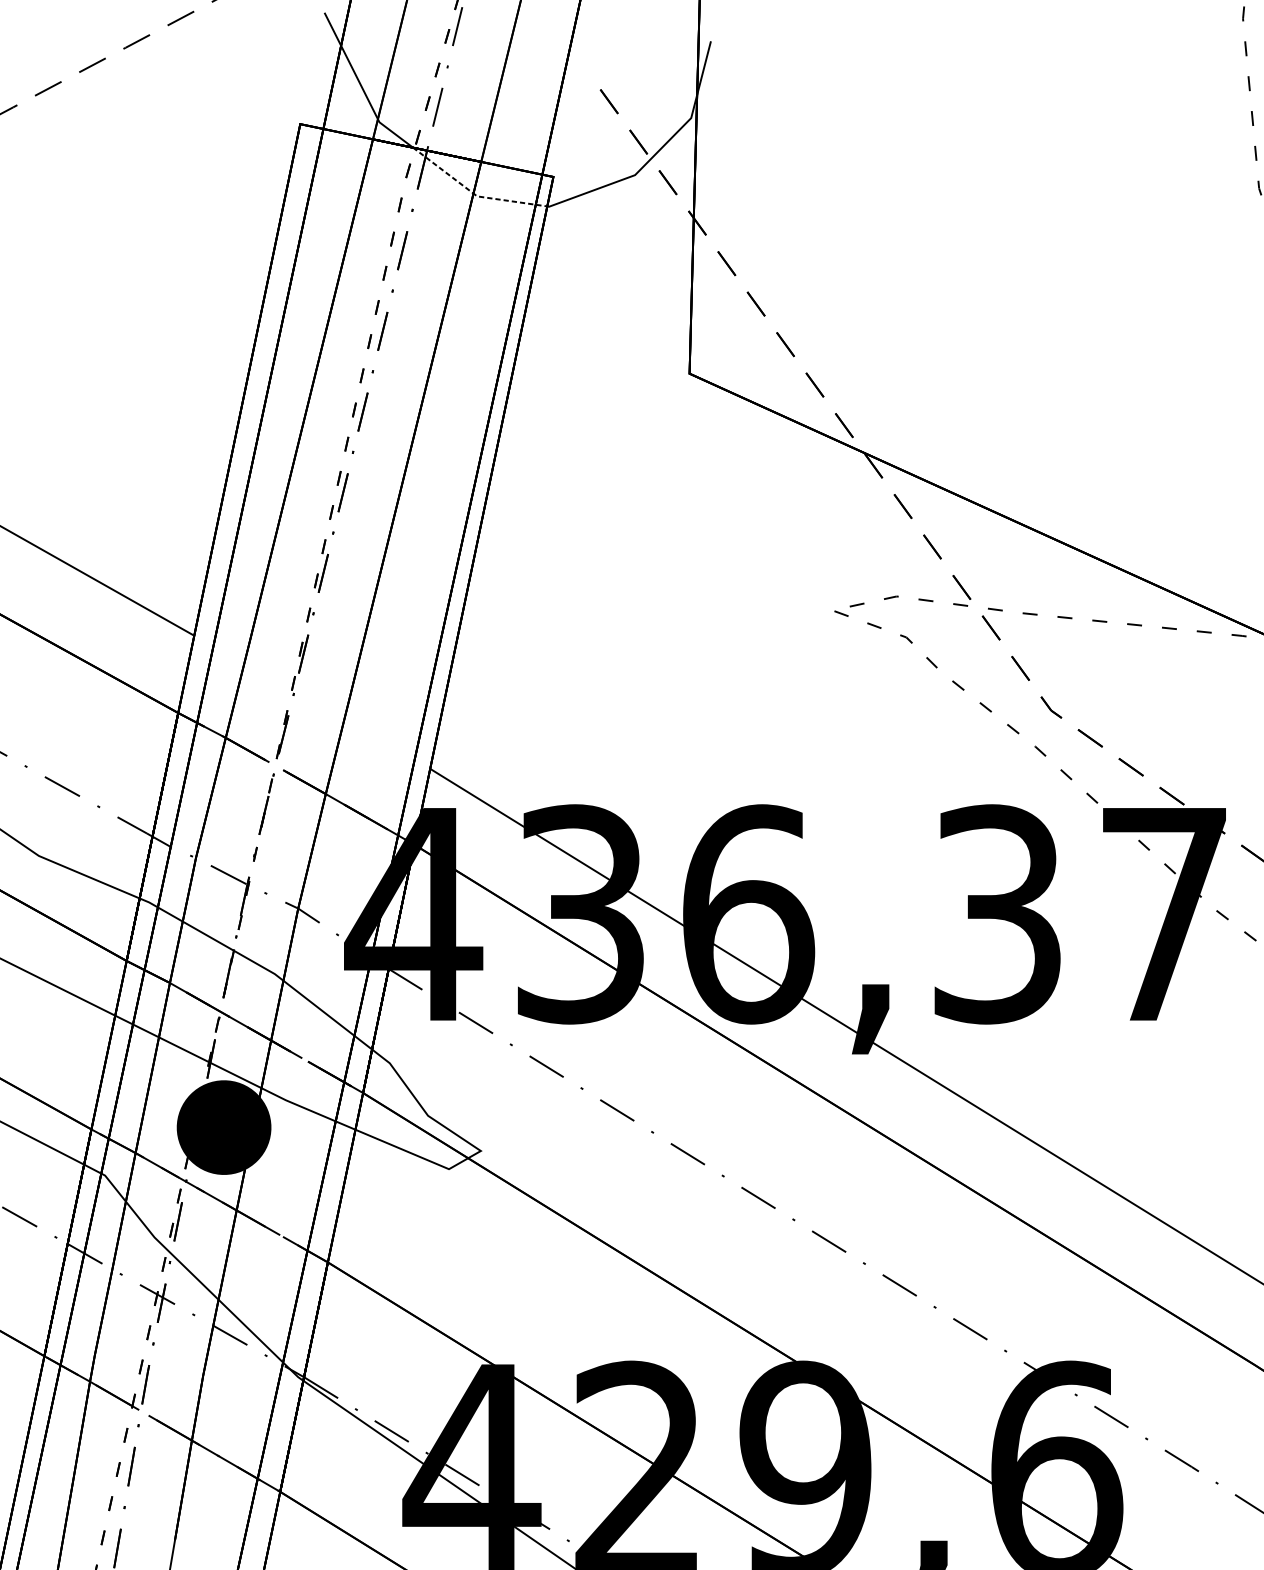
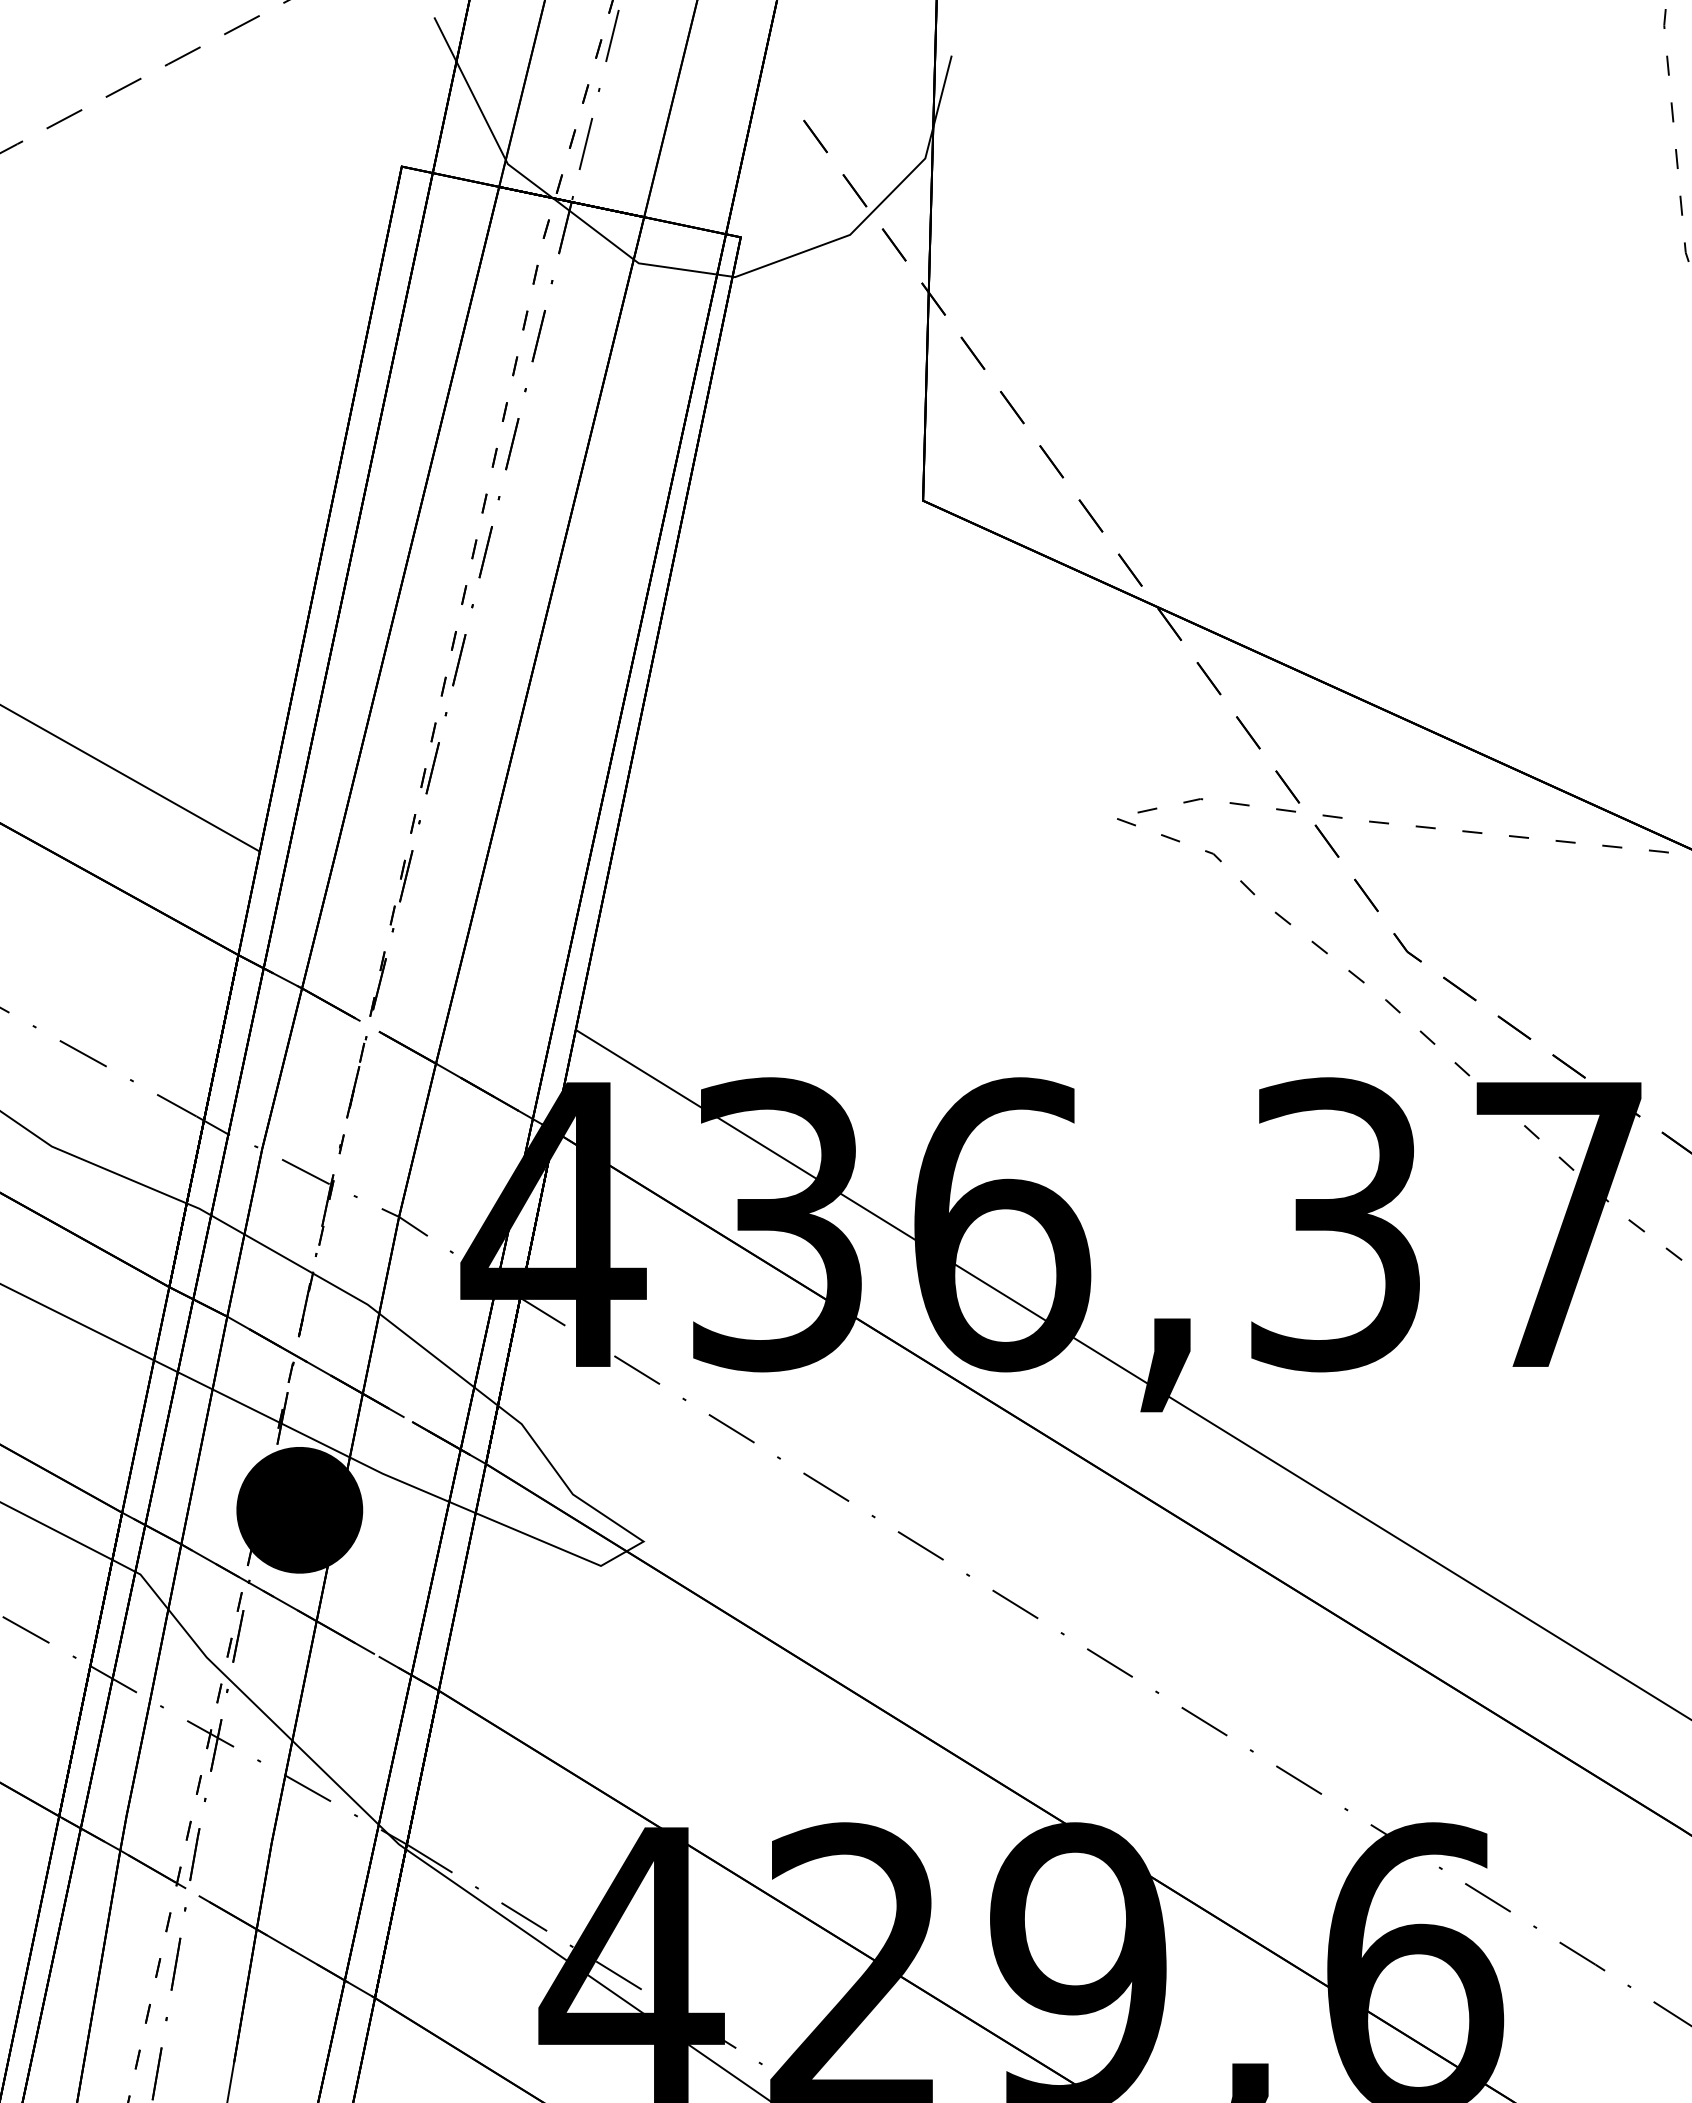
line: (474, 193) -> (634, 259), dashed -> solid

